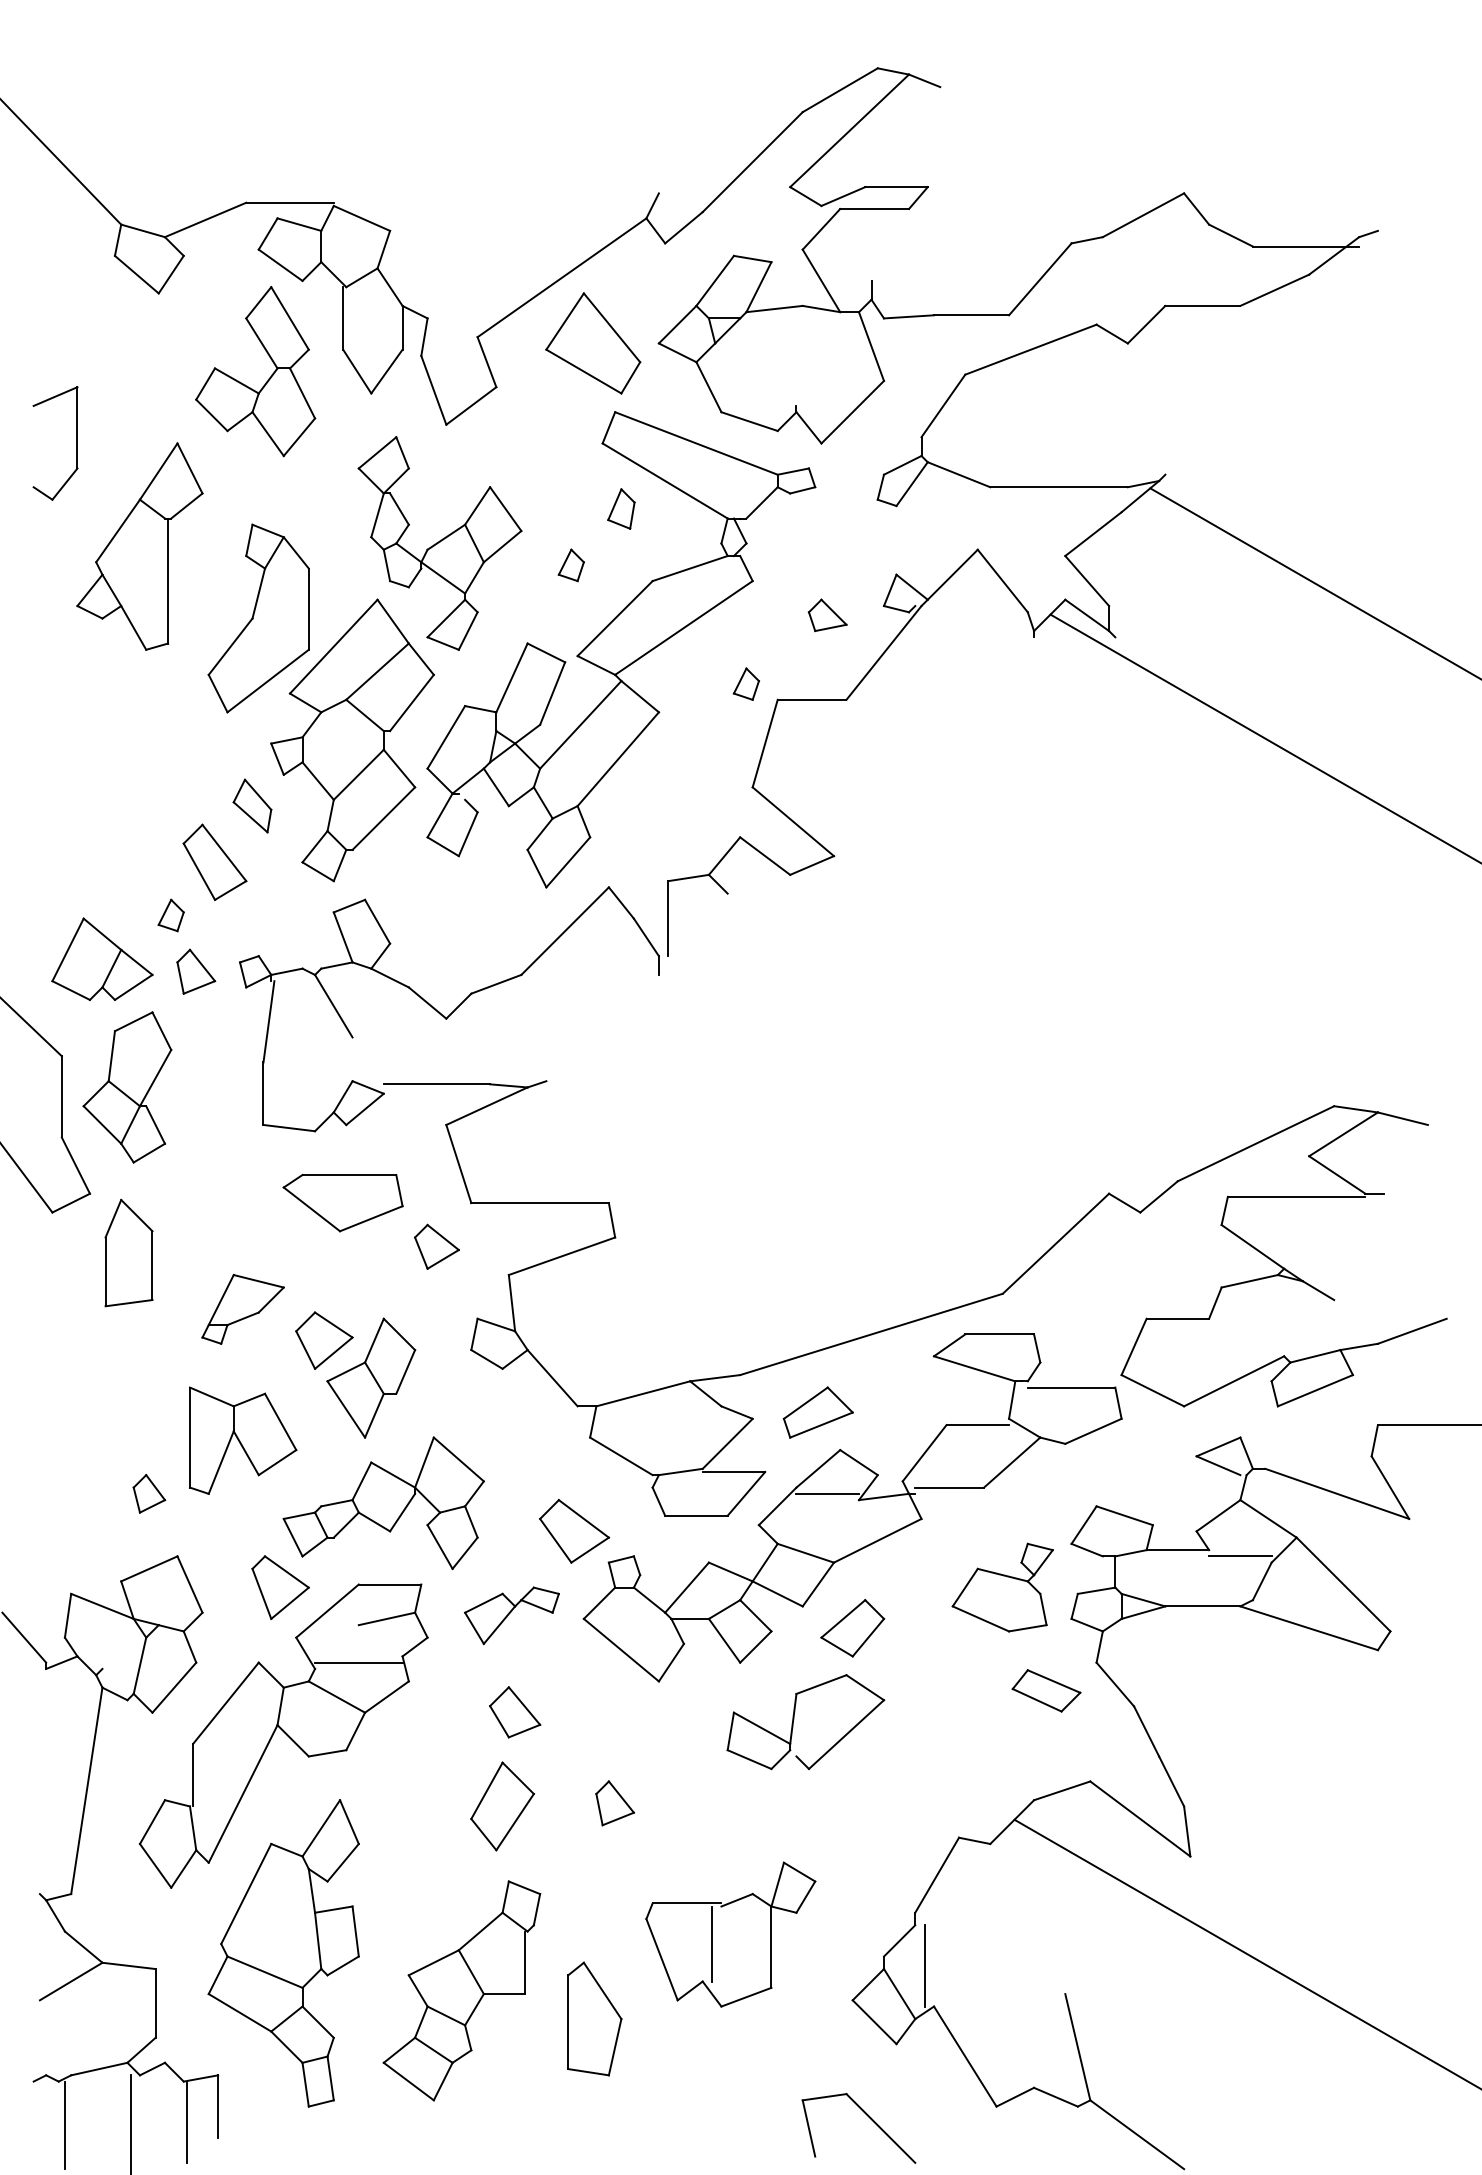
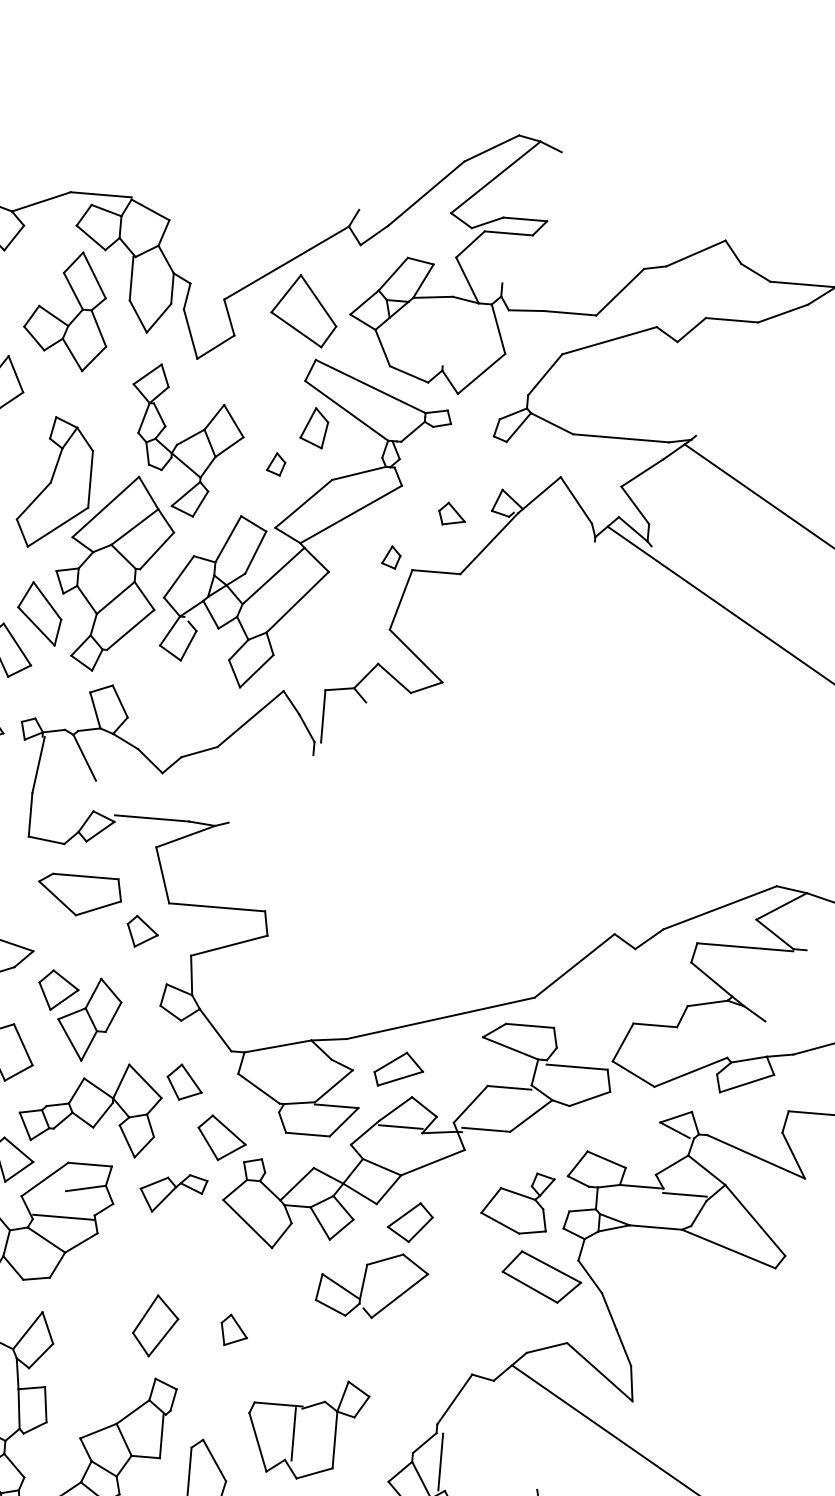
part: (621, 508) -> (314, 427), size x1.43
part: (252, 805) -> (39, 613), size x1.67
part: (1046, 1690) -> (541, 1277), size x1.67
part: (515, 1712) -> (185, 1082), moved

